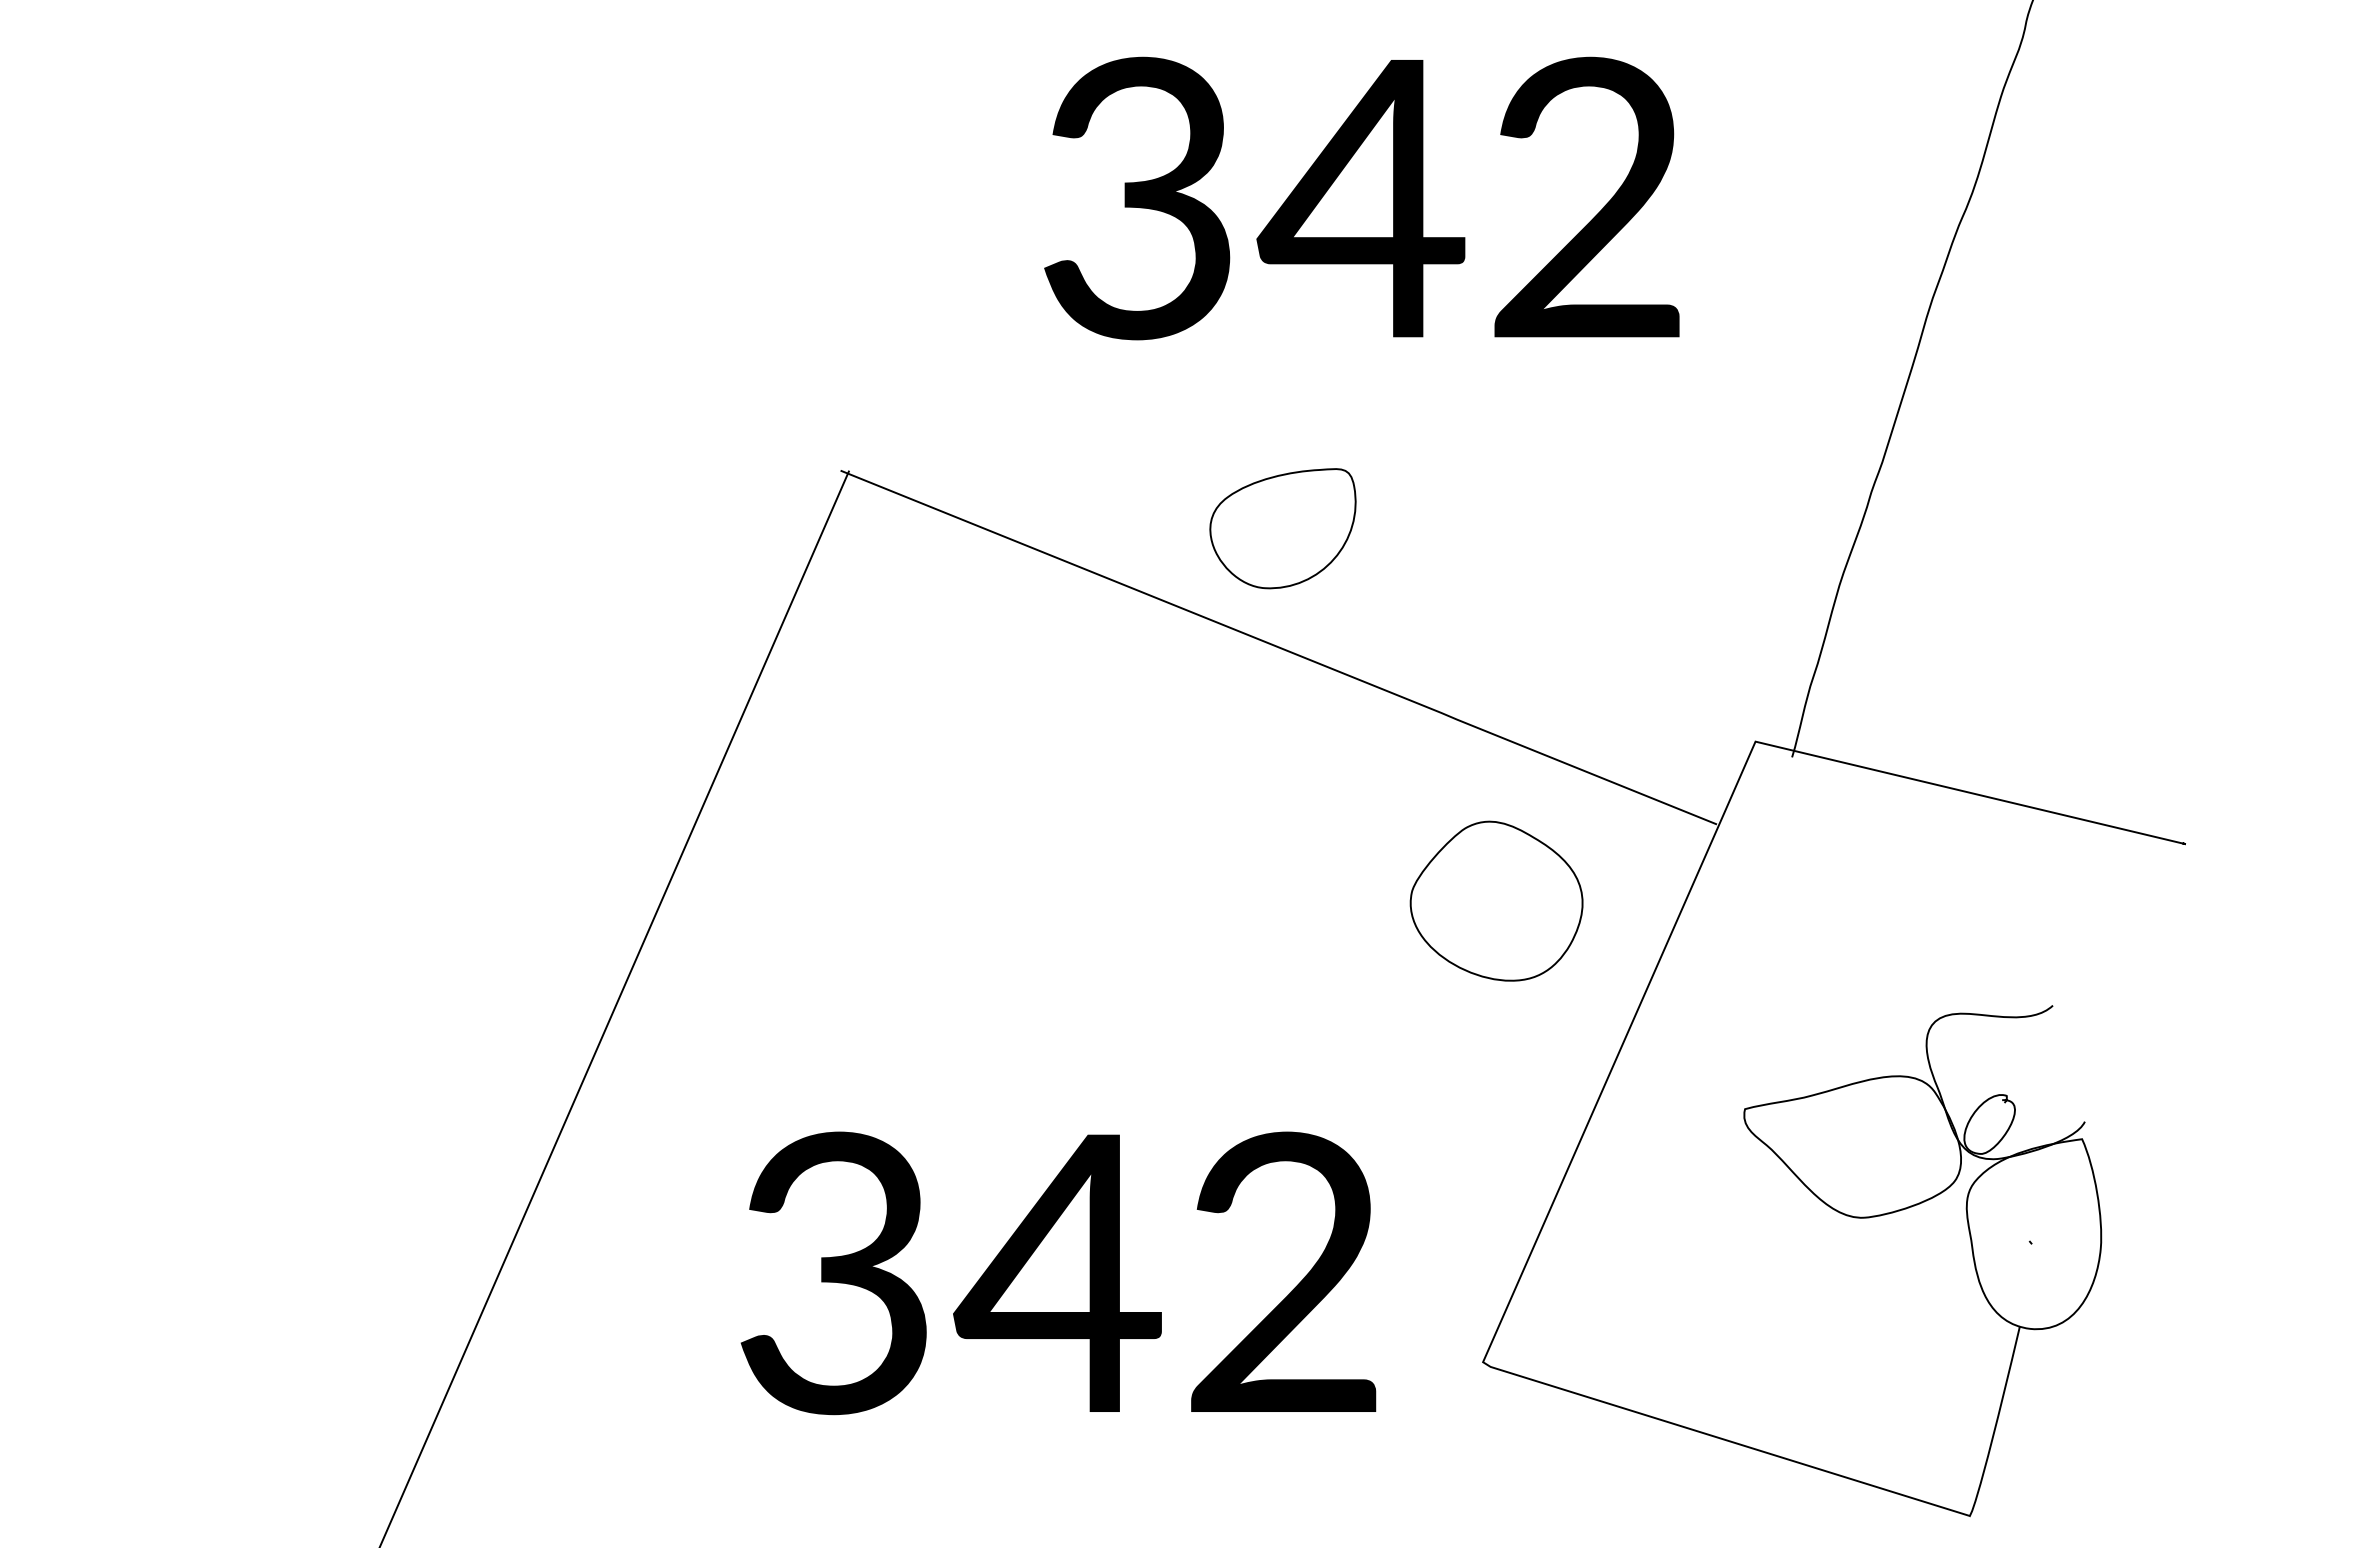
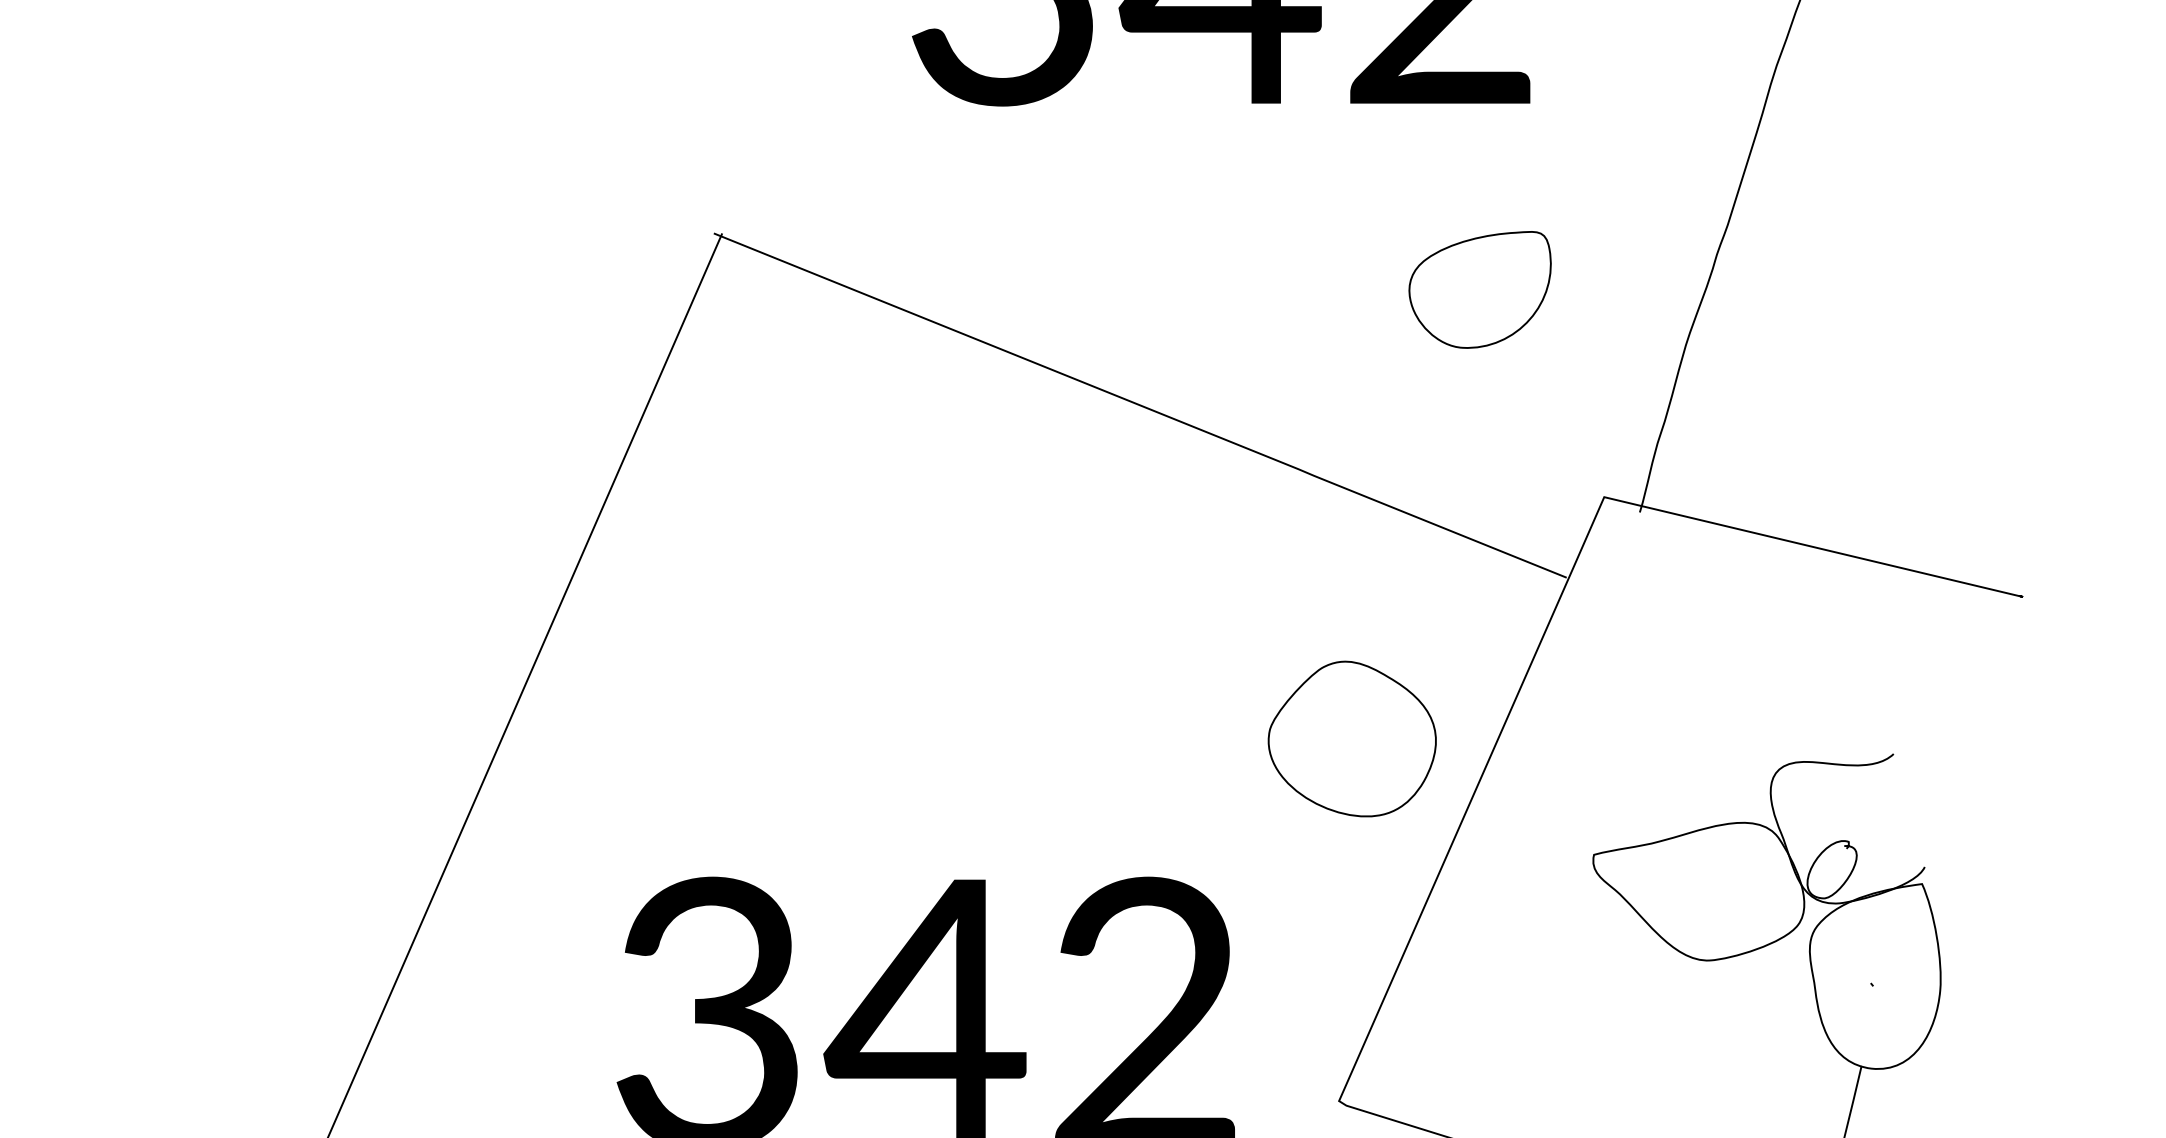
part: (1282, 528) -> (1479, 289), moved
part: (1496, 900) -> (1352, 738), moved

